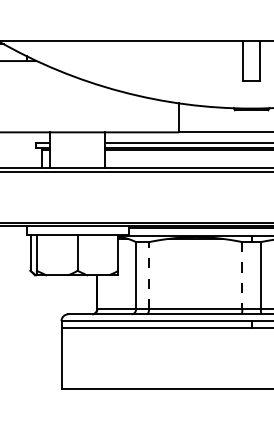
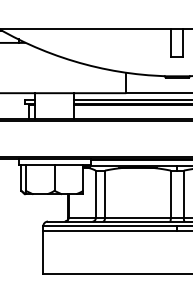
line: (149, 275) -> (105, 194), dashed -> solid
line: (242, 275) -> (170, 194), dashed -> solid

